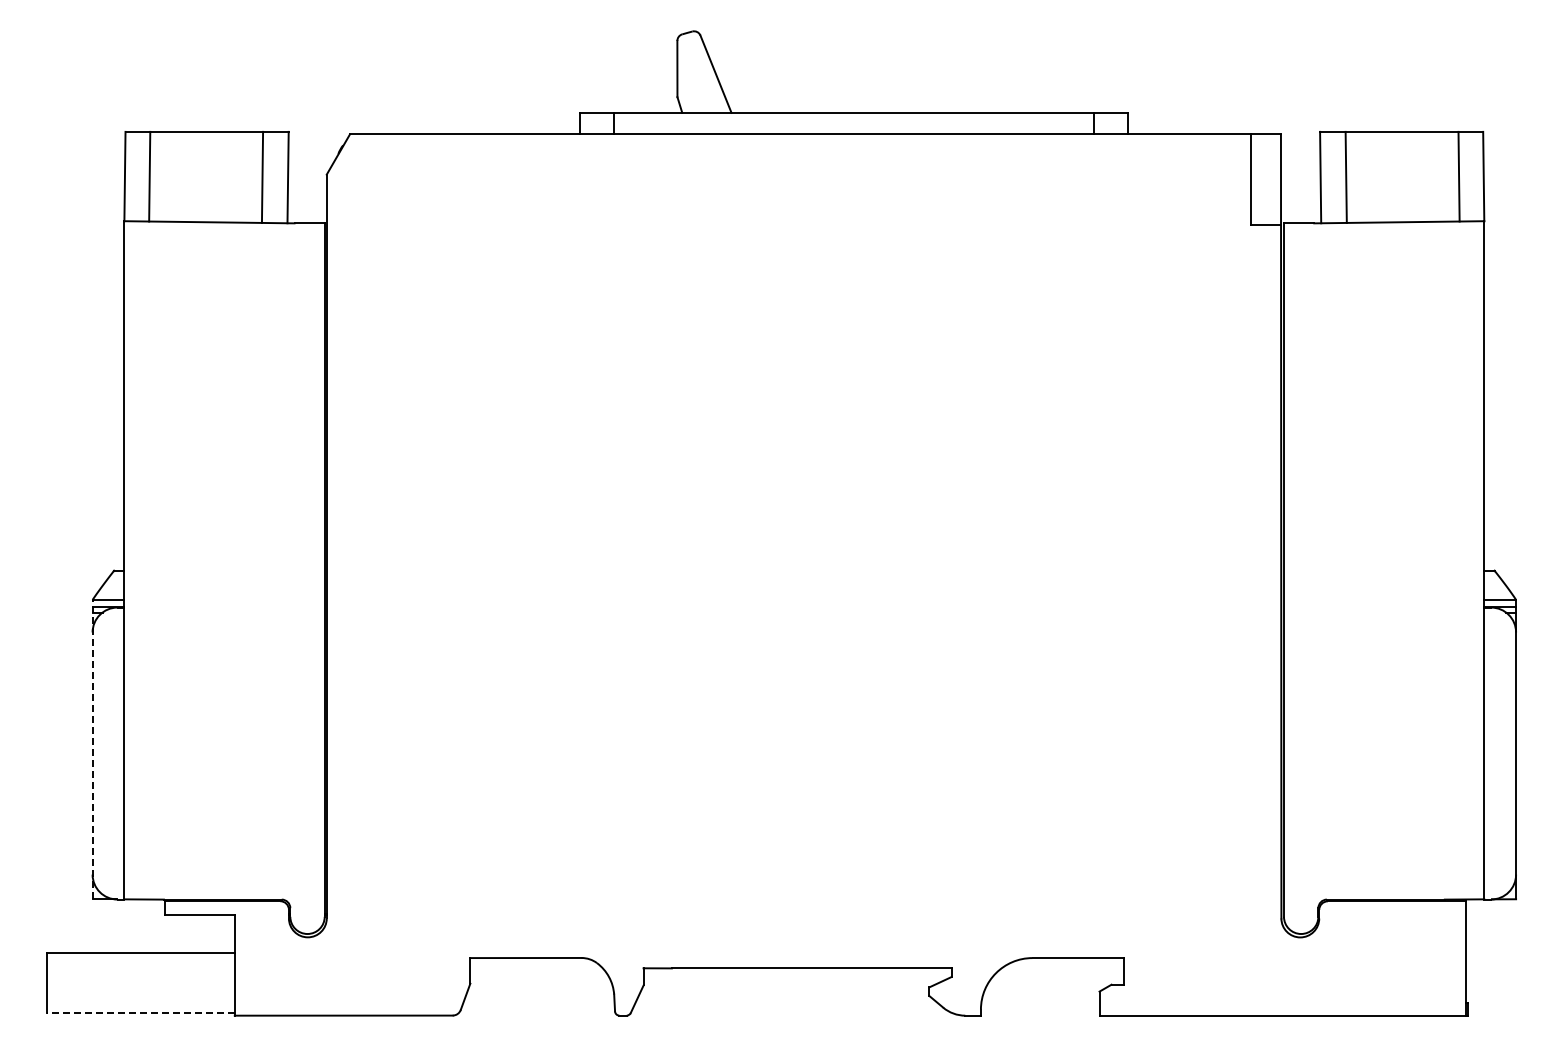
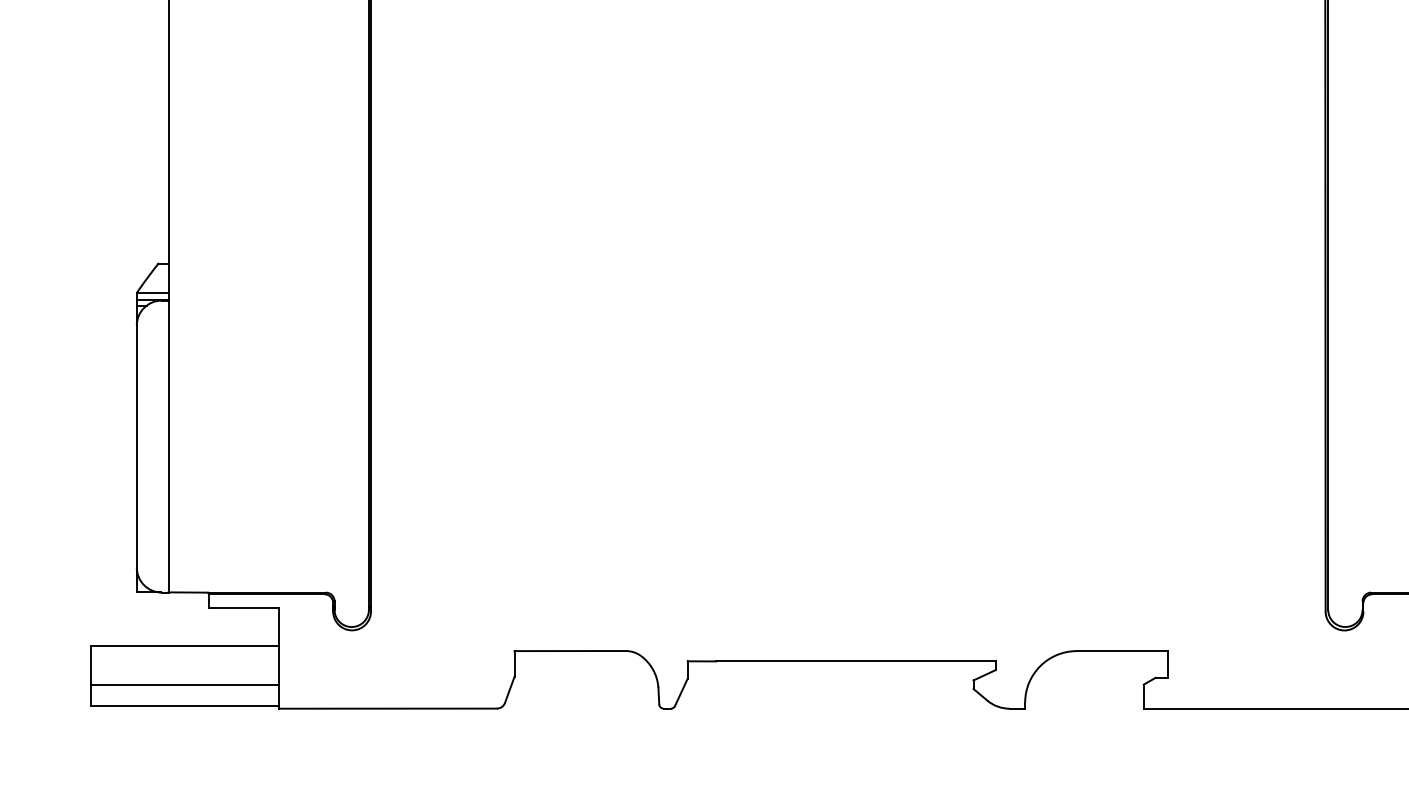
line: (92, 749) -> (136, 442), dashed -> solid
line: (140, 992) -> (184, 685), added
line: (140, 1012) -> (184, 705), dashed -> solid

